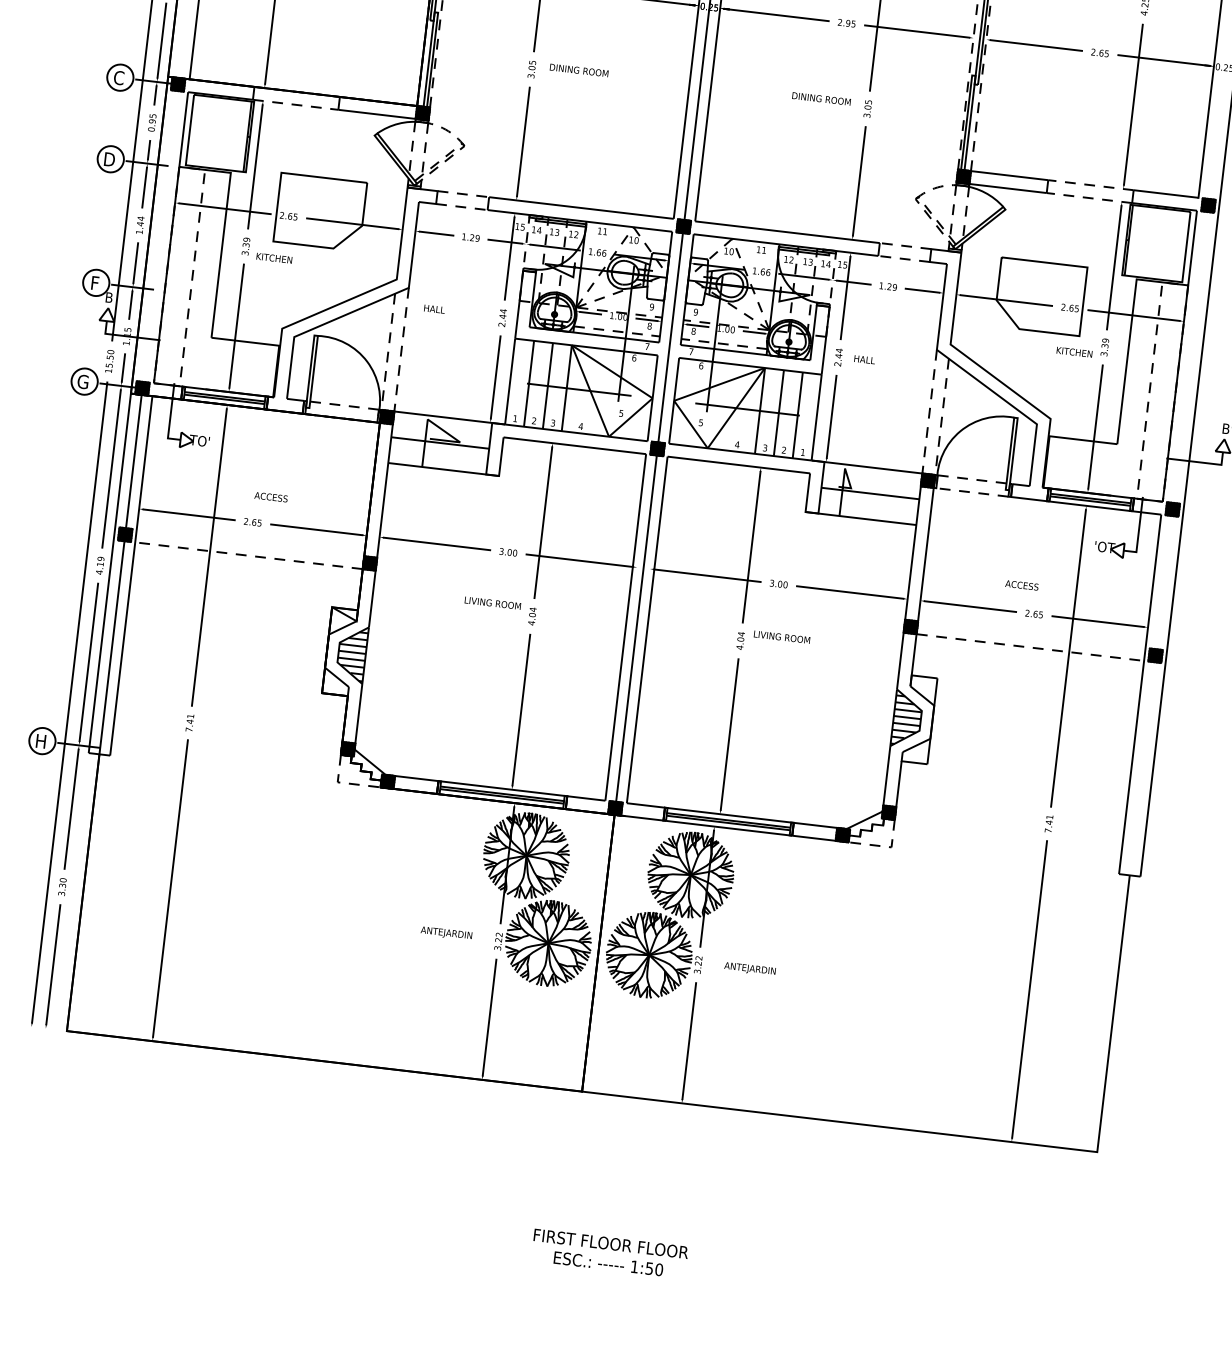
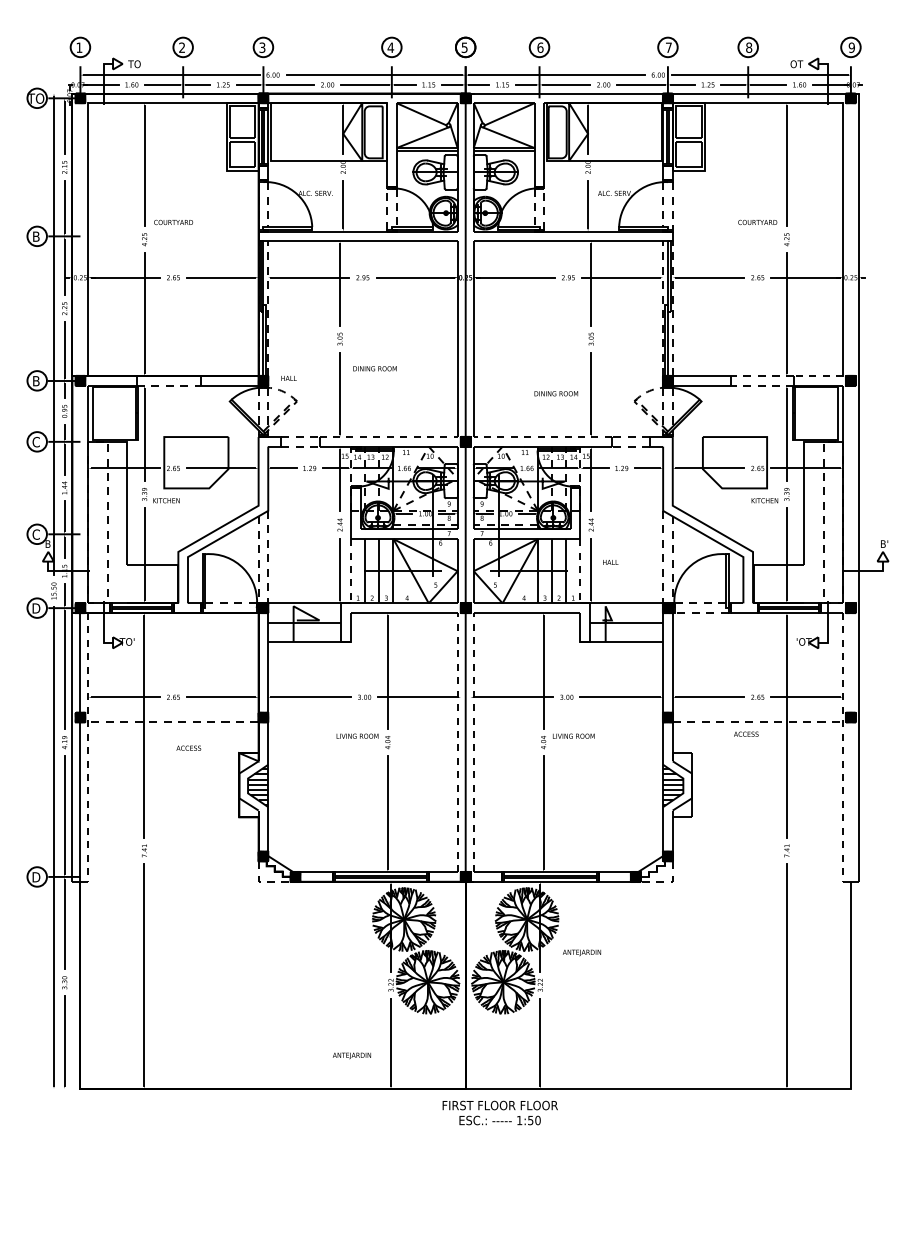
text: (578, 70) -> (374, 368), moved
text: (117, 78) -> (35, 381), C -> B
text: (821, 98) -> (556, 393), moved
text: (109, 158) -> (36, 441), D -> C
line: (1165, 194) -> (818, 376), solid -> dashed
line: (582, 208) -> (389, 437), solid -> dashed
line: (787, 232) -> (542, 437), solid -> dashed
text: (93, 282) -> (35, 534), F -> C
text: (433, 309) -> (288, 378), moved
text: (864, 359) -> (610, 562), moved
text: (83, 381) -> (36, 608), G -> D
line: (510, 381) -> (351, 571), solid -> dashed
line: (816, 417) -> (580, 571), solid -> dashed
text: (270, 496) -> (188, 747), moved
line: (131, 576) -> (88, 747), solid -> dashed
text: (1022, 584) -> (746, 733), moved
line: (625, 627) -> (457, 742), solid -> dashed
line: (646, 629) -> (473, 742), solid -> dashed
line: (1139, 694) -> (842, 747), solid -> dashed
text: (41, 741) -> (36, 877), H -> D
text: (445, 932) -> (351, 1055), moved
text: (749, 968) -> (581, 952), moved
text: (608, 1253) -> (499, 1112), moved

